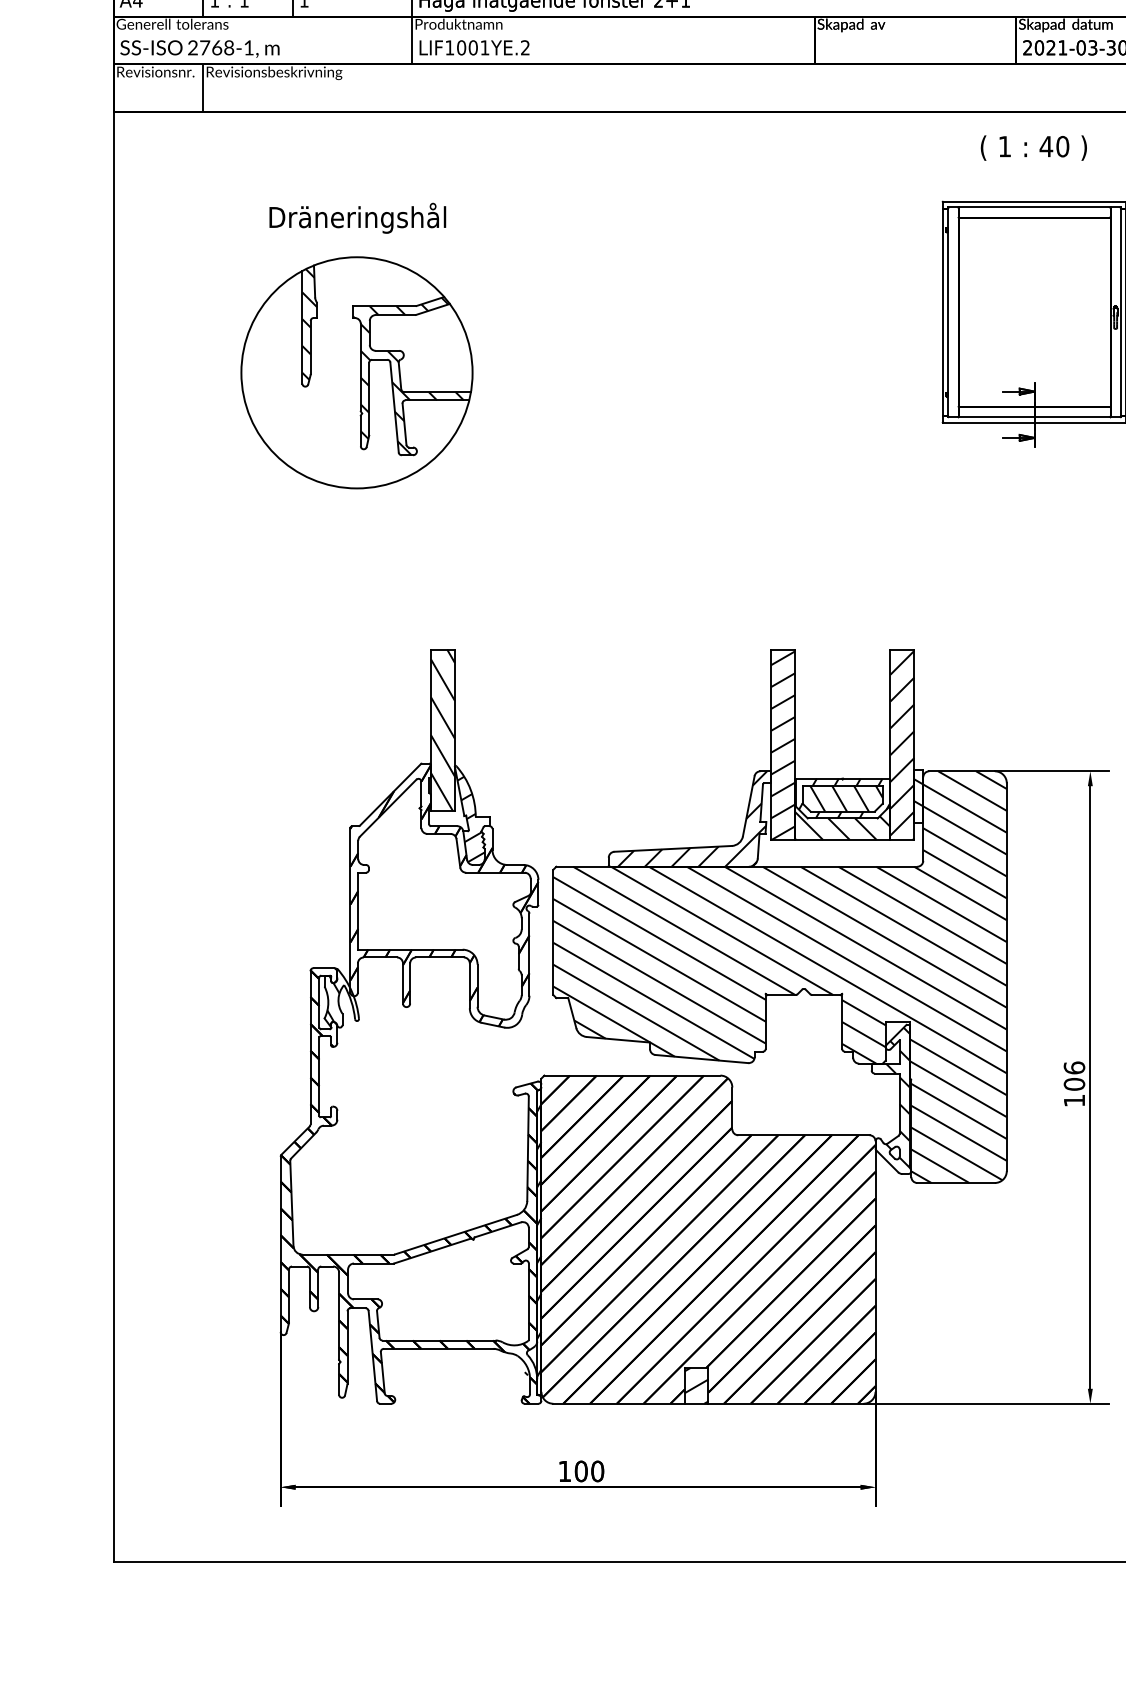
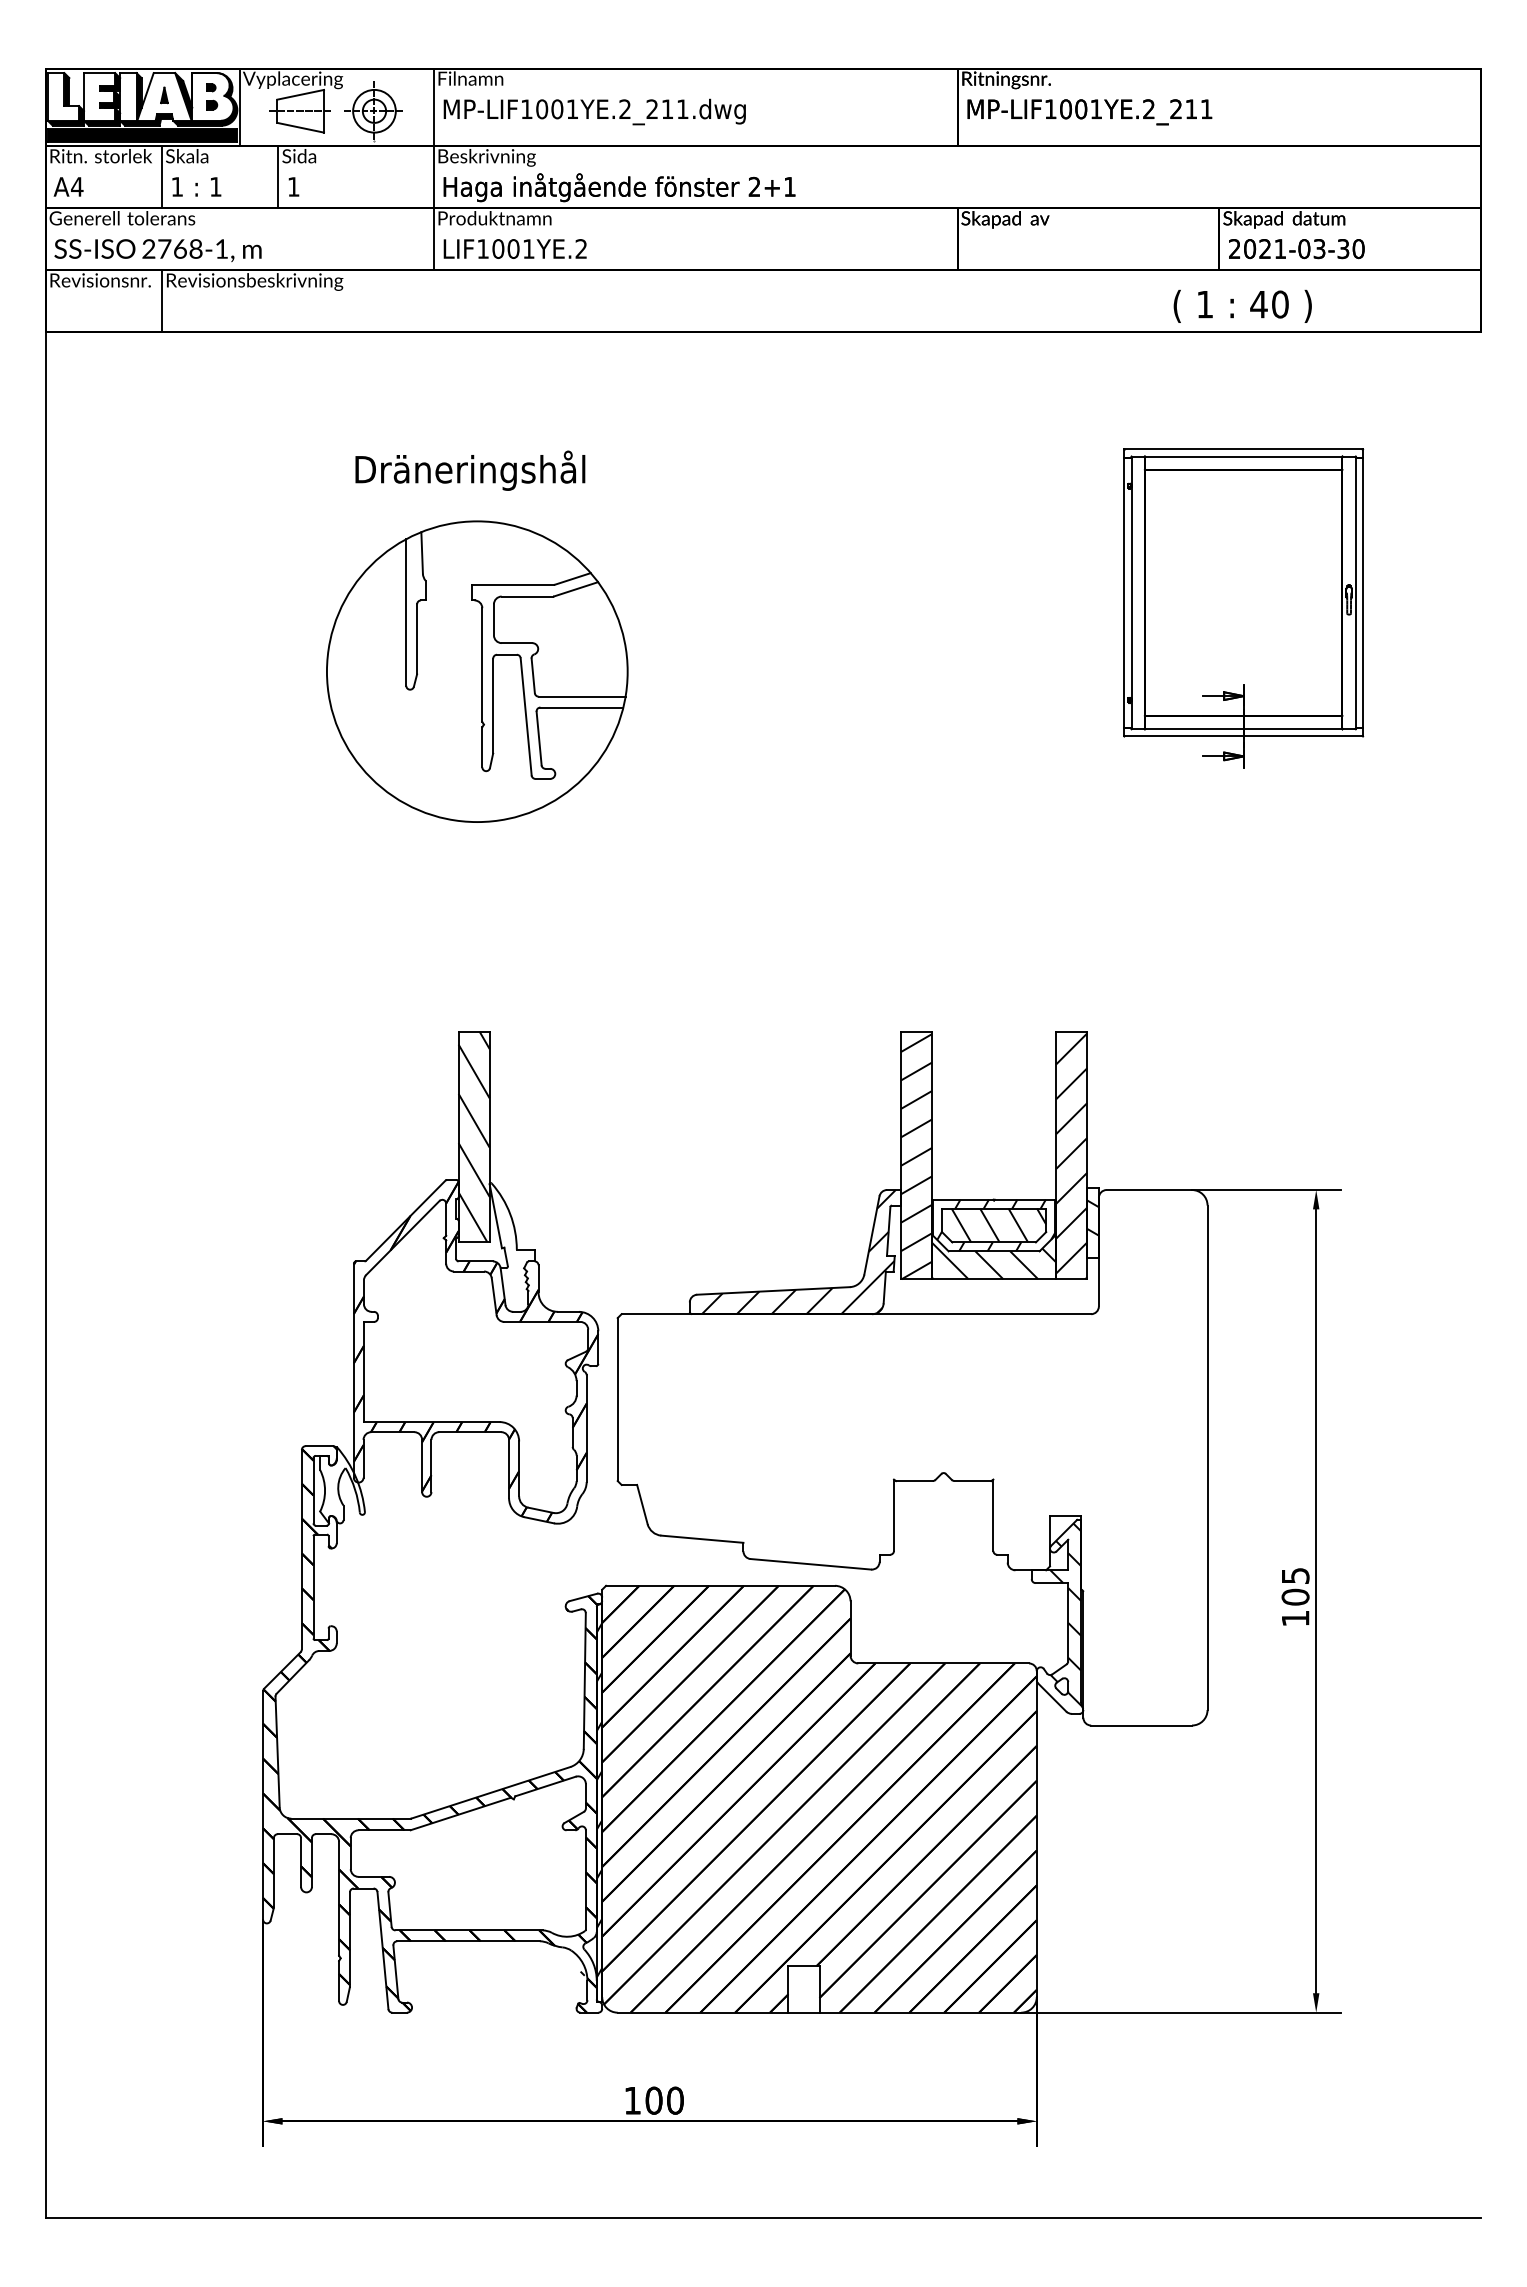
text: (1033, 147) -> (1242, 305), moved
text: (357, 218) -> (470, 470), moved
part: (357, 372) -> (477, 671), moved
hatch: (470, 819) -> (510, 1252), removed
hatch: (779, 976) -> (912, 1457), removed
hatch: (333, 998) -> (331, 1485), removed
text: (1074, 1067) -> (1295, 1575), 106 -> 105
hatch: (696, 1385) -> (803, 1989), removed

